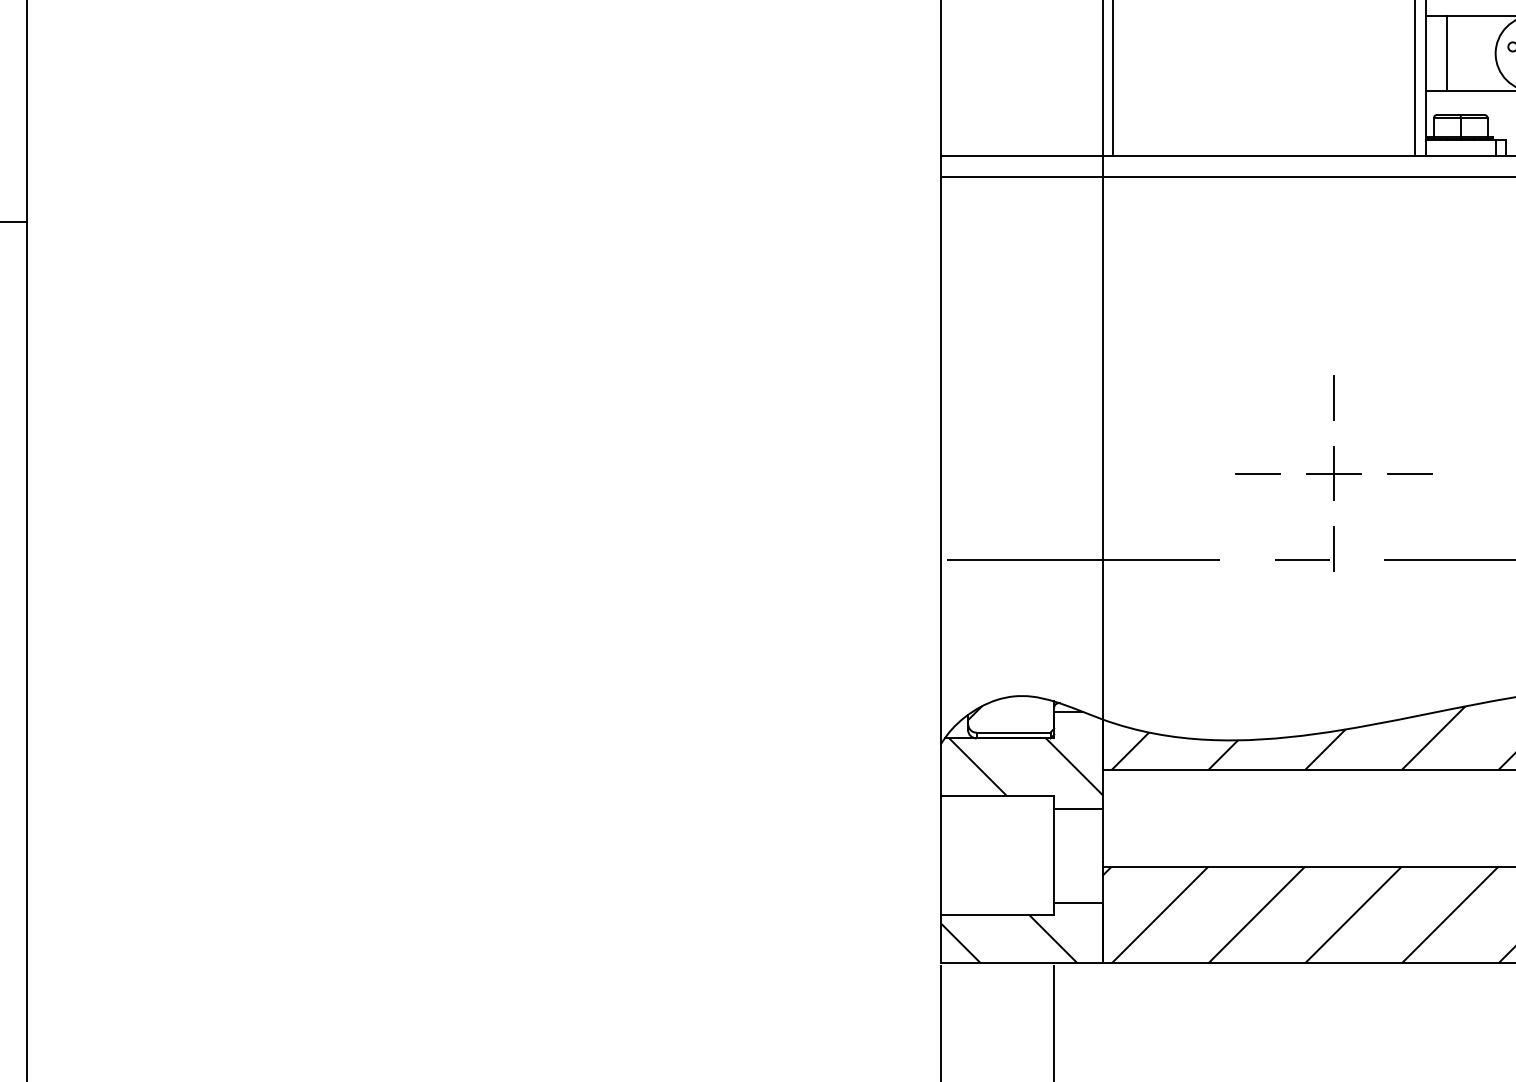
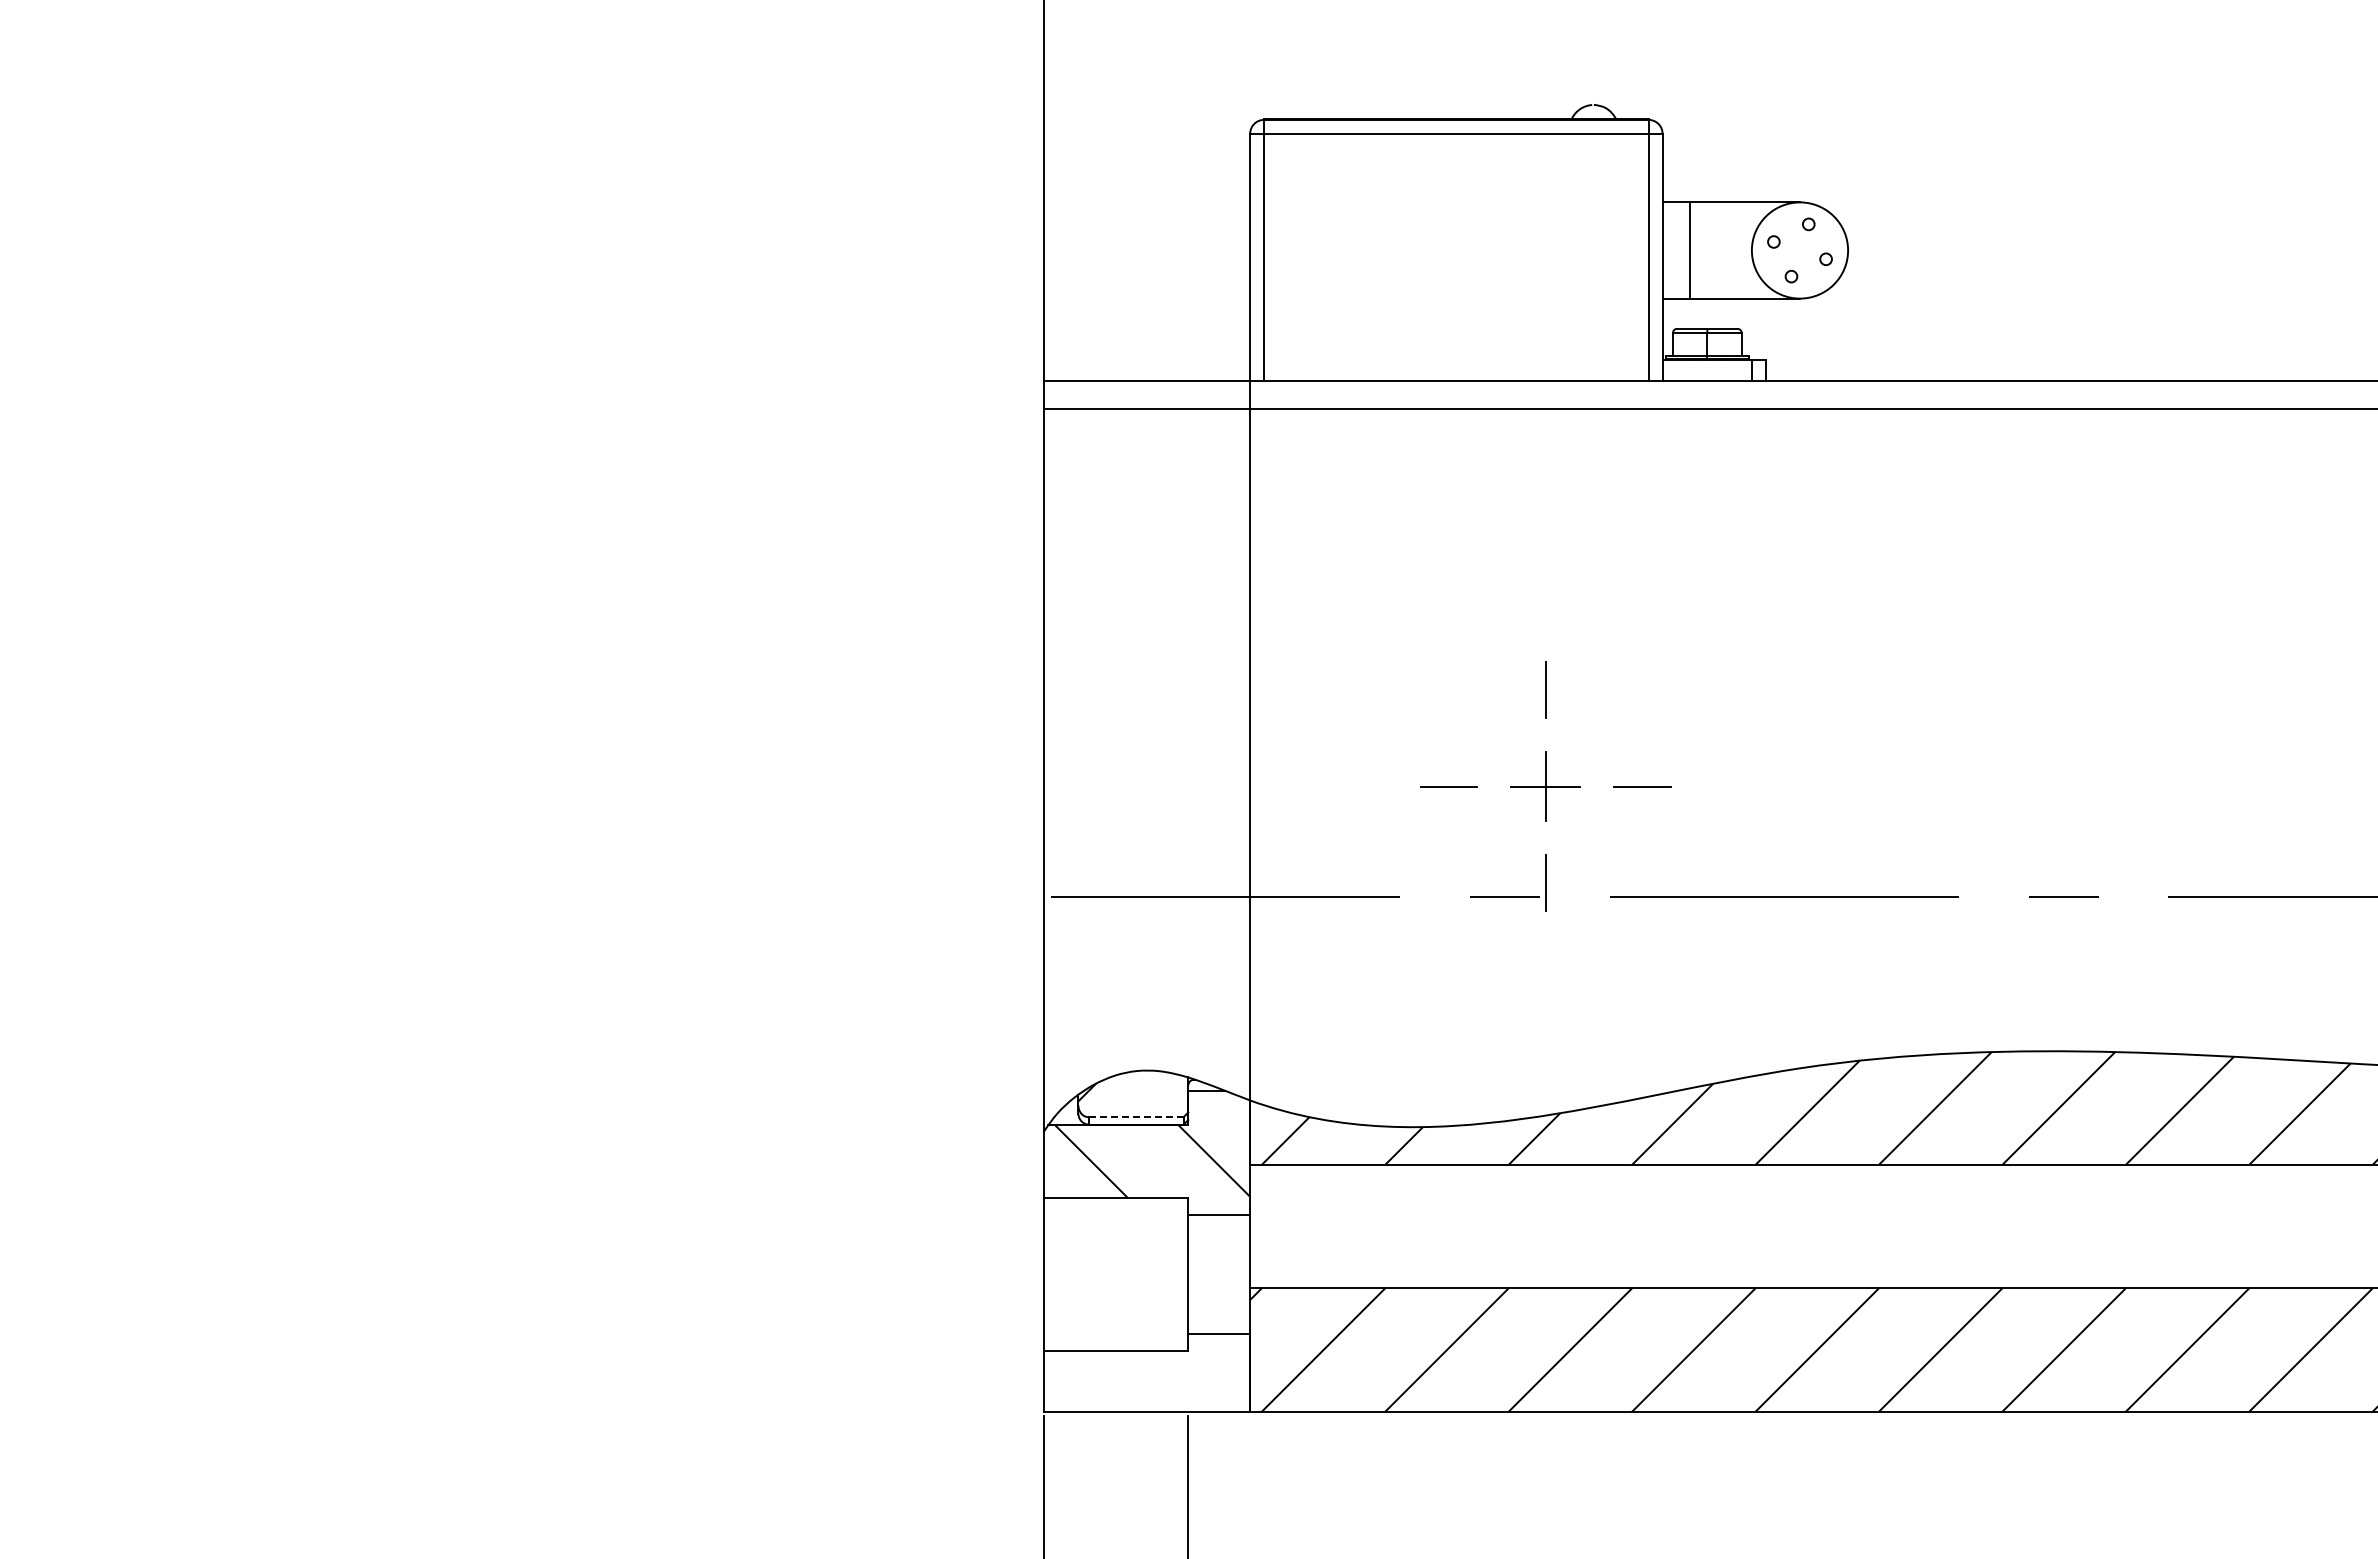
line: (1014, 732) -> (1137, 1117), solid -> dashed
hatch: (1009, 938) -> (1131, 1380), removed

